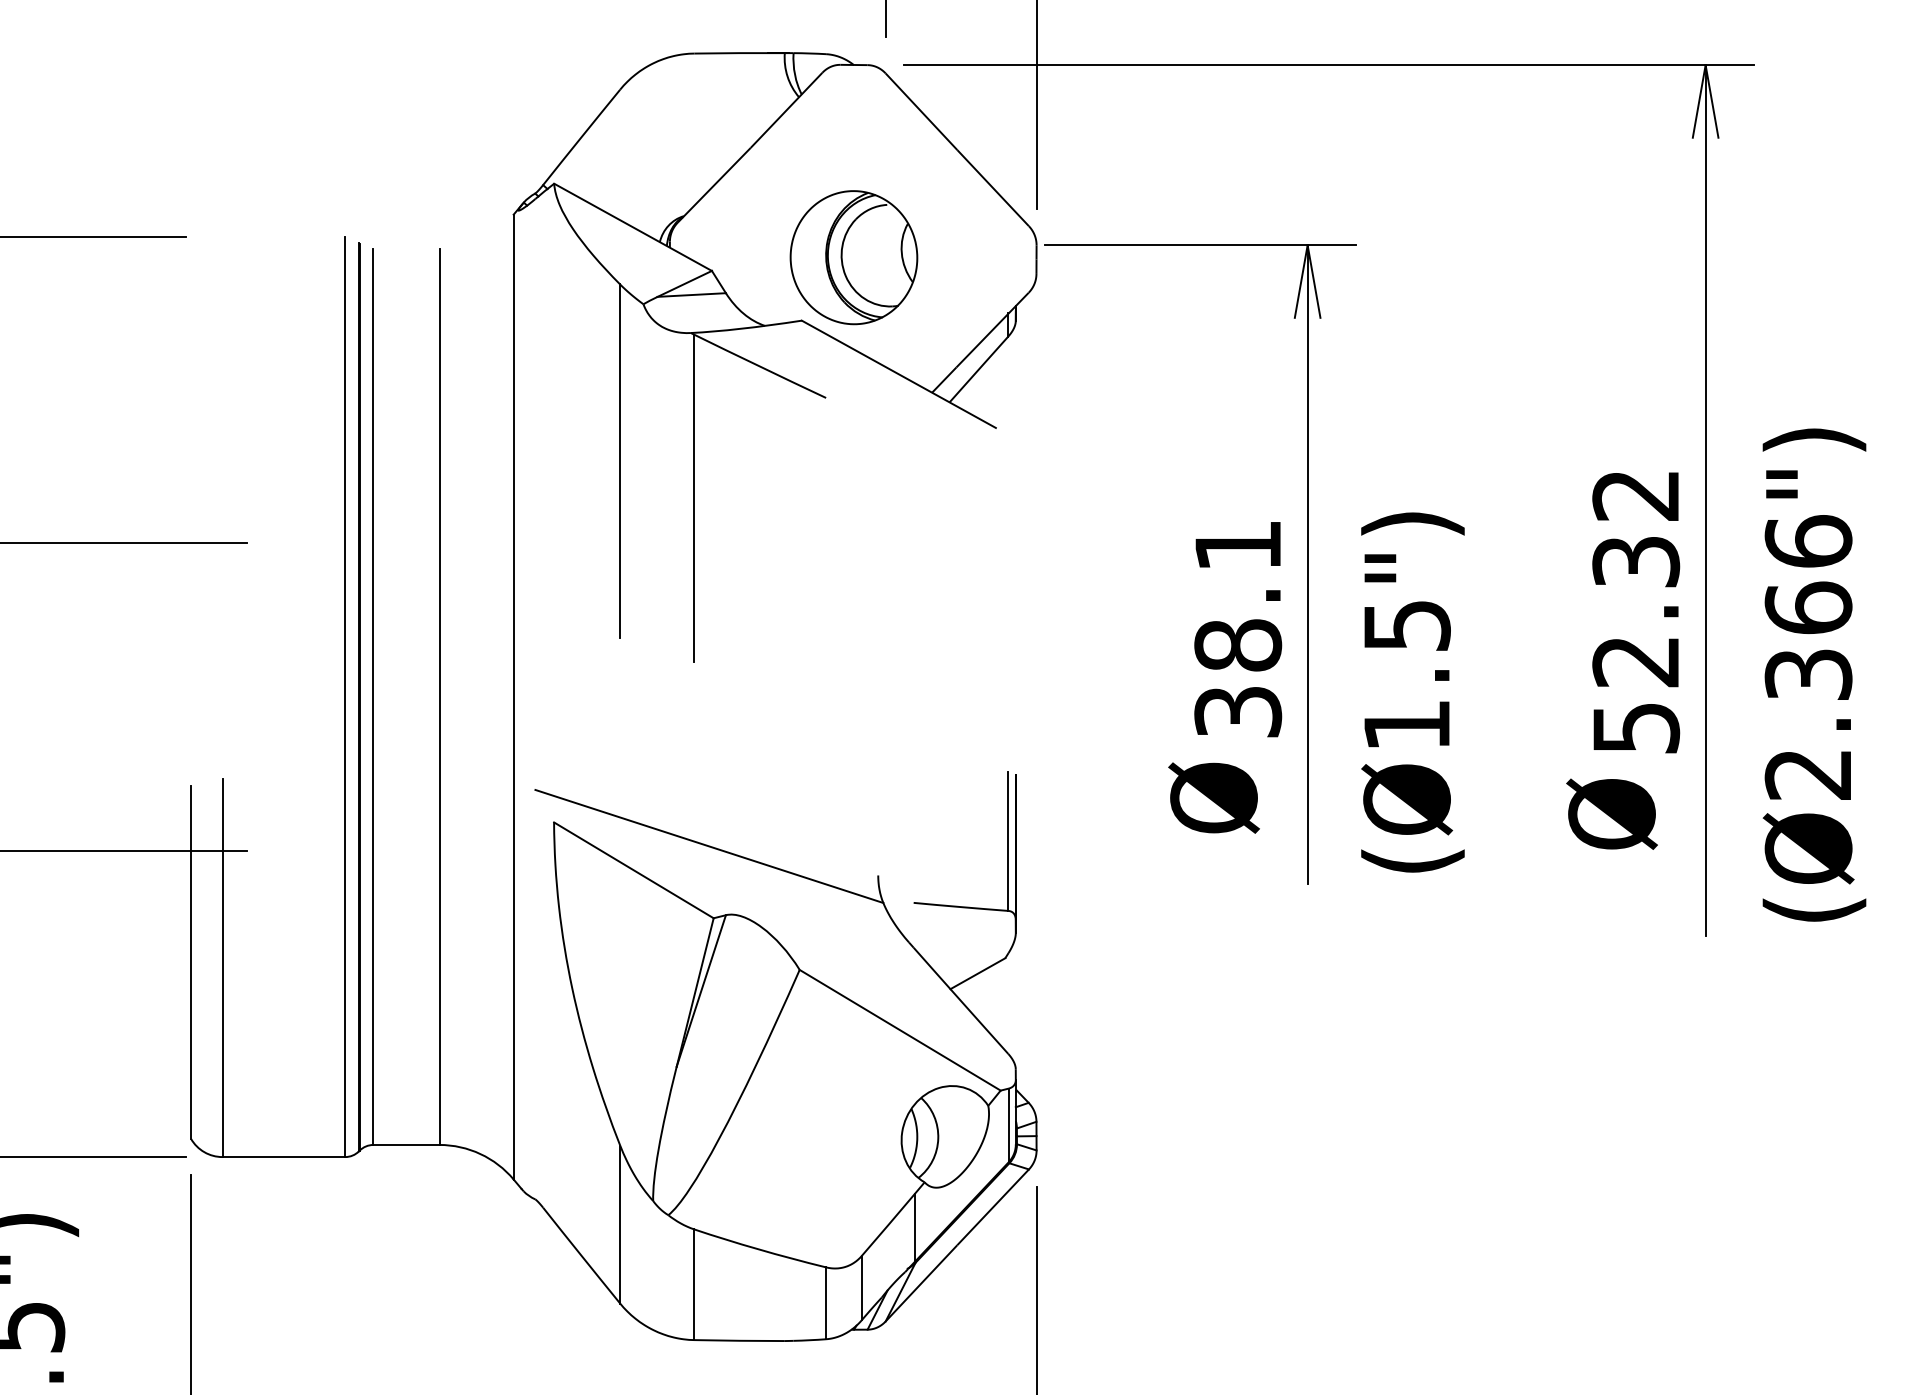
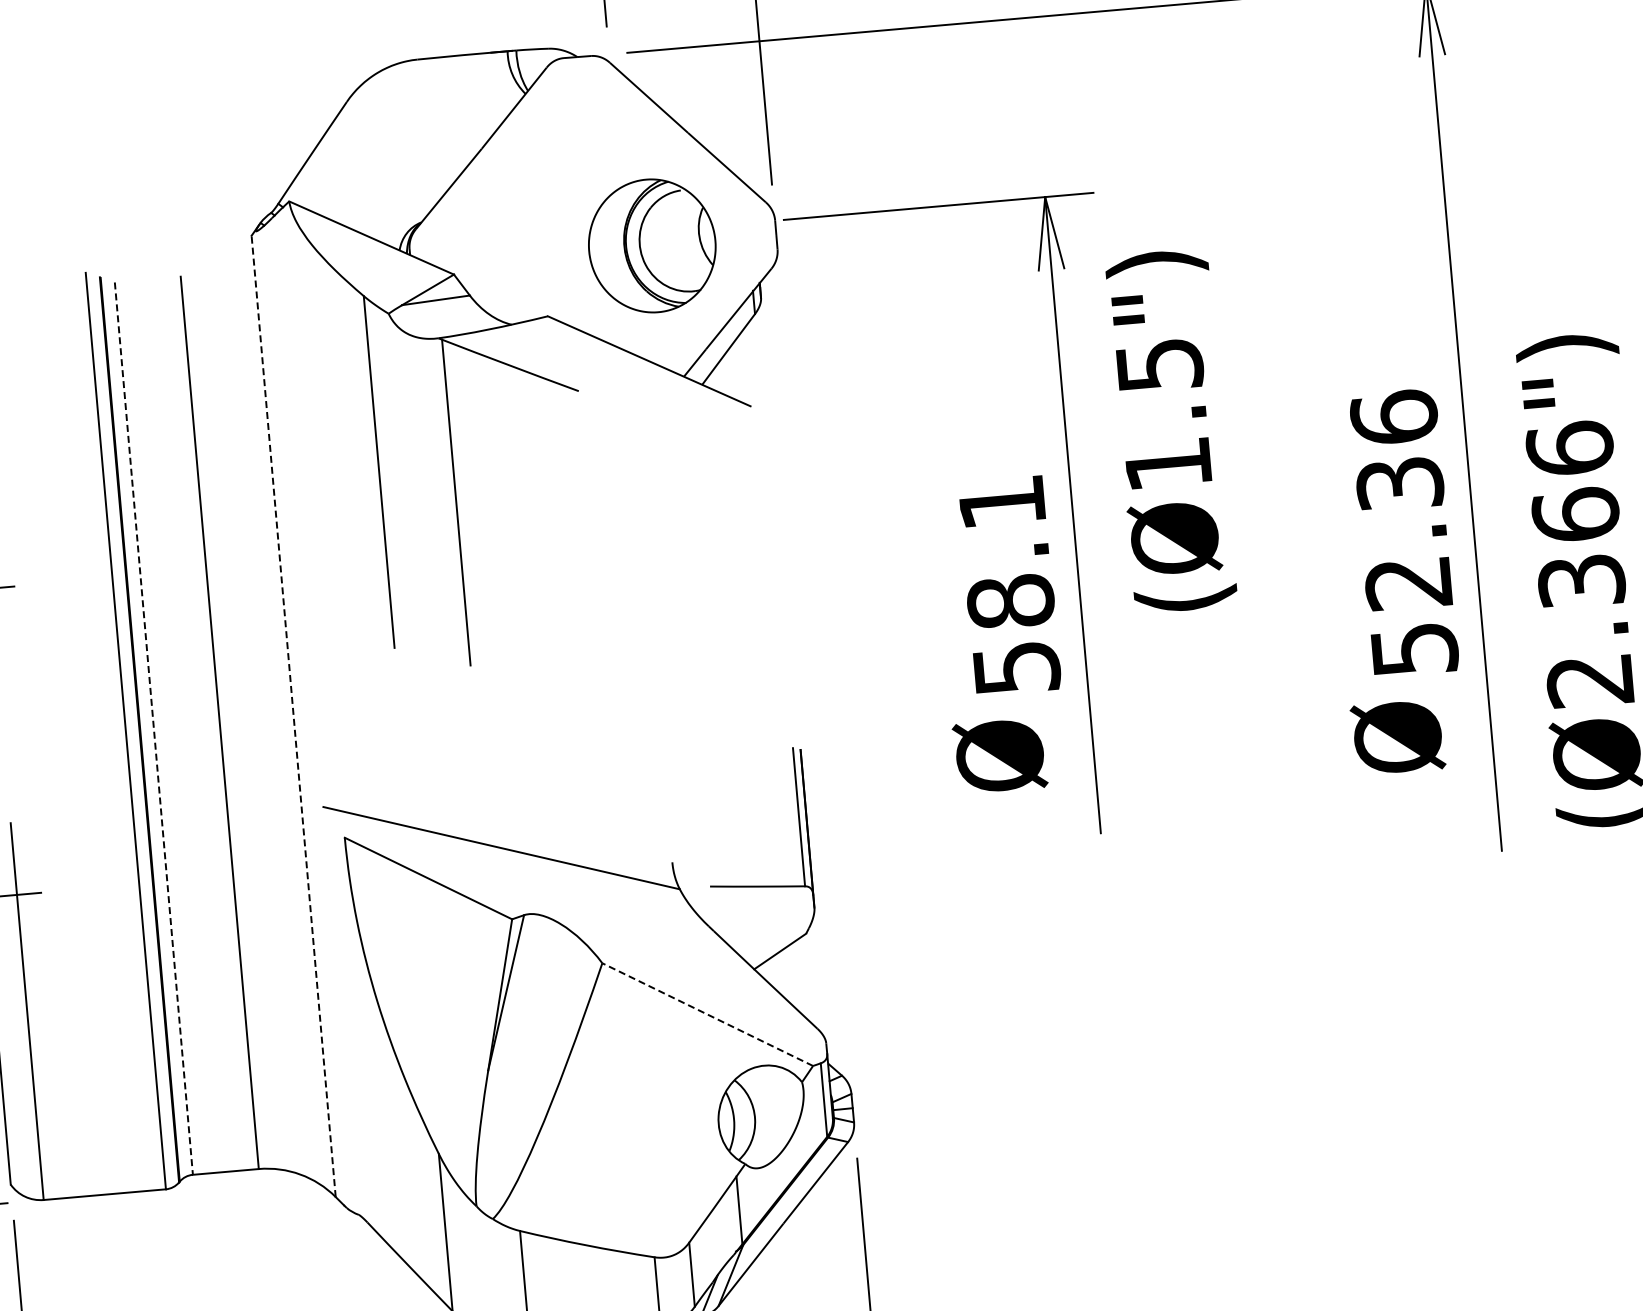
part: (853, 257) -> (651, 245), moved
text: (1636, 494) -> (1394, 416), 52.32 -> 52.36
text: (1412, 692) -> (1170, 431), moved
line: (513, 696) -> (293, 715), solid -> dashed
line: (373, 697) -> (154, 729), solid -> dashed
text: (1237, 712) -> (1016, 668), 38.1 -> 58.1
line: (899, 1030) -> (707, 1014), solid -> dashed

